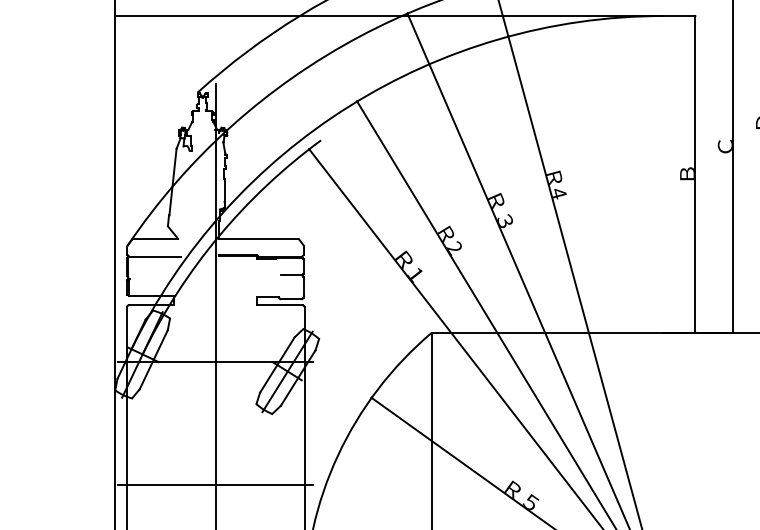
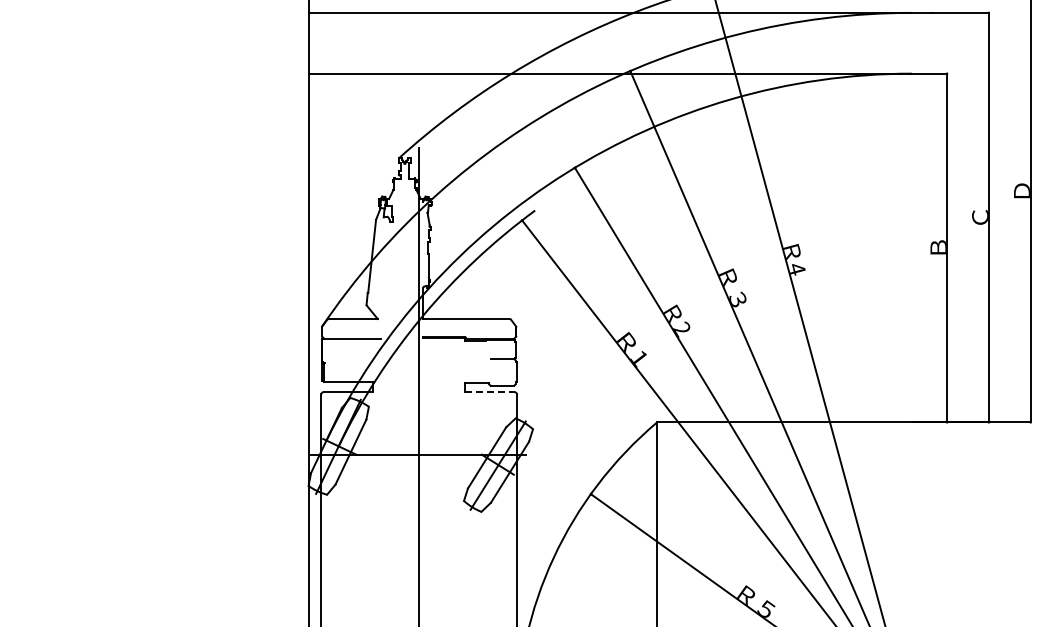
line: (279, 305) -> (489, 392), solid -> dashed
line: (215, 484) -> (418, 589), removed

